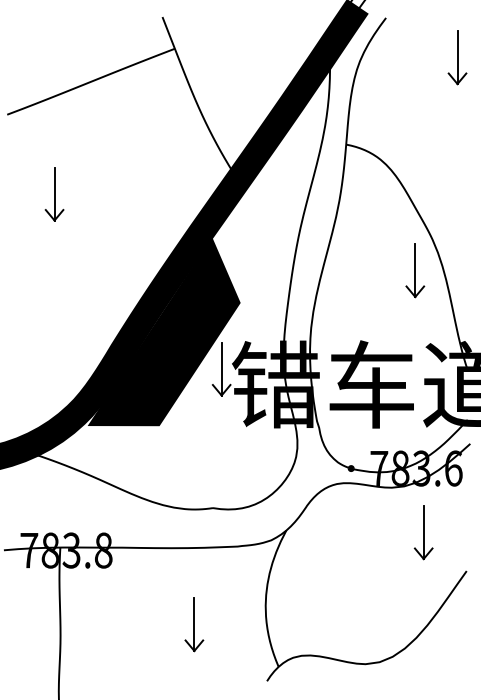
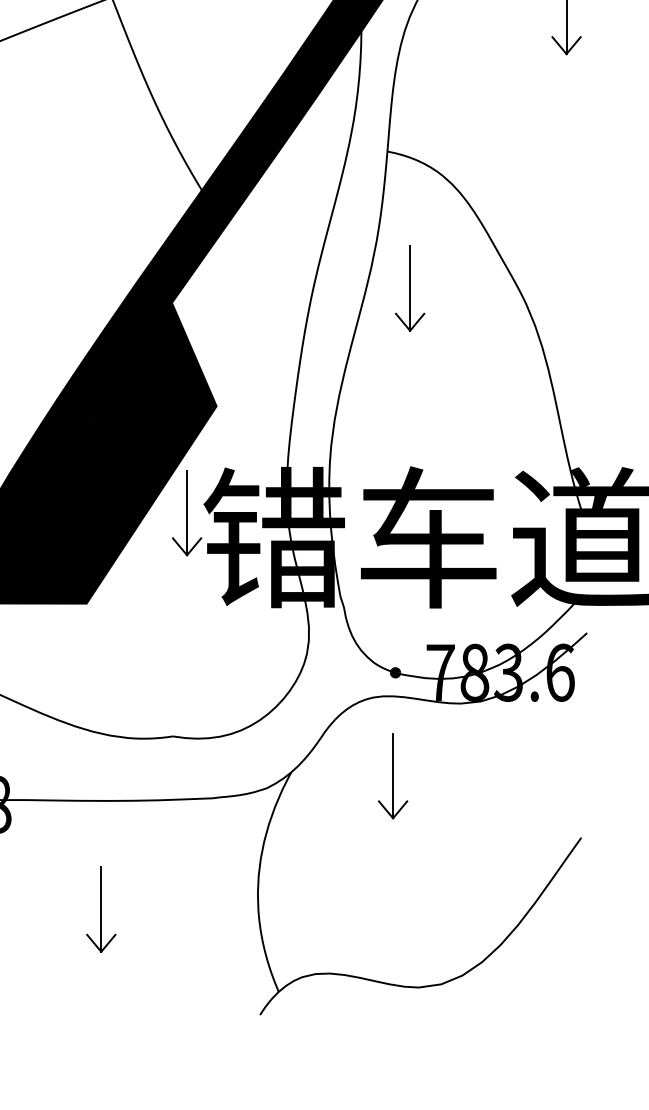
part: (415, 270) -> (410, 288), moved
part: (423, 532) -> (392, 775), moved
part: (194, 624) -> (101, 909), moved

